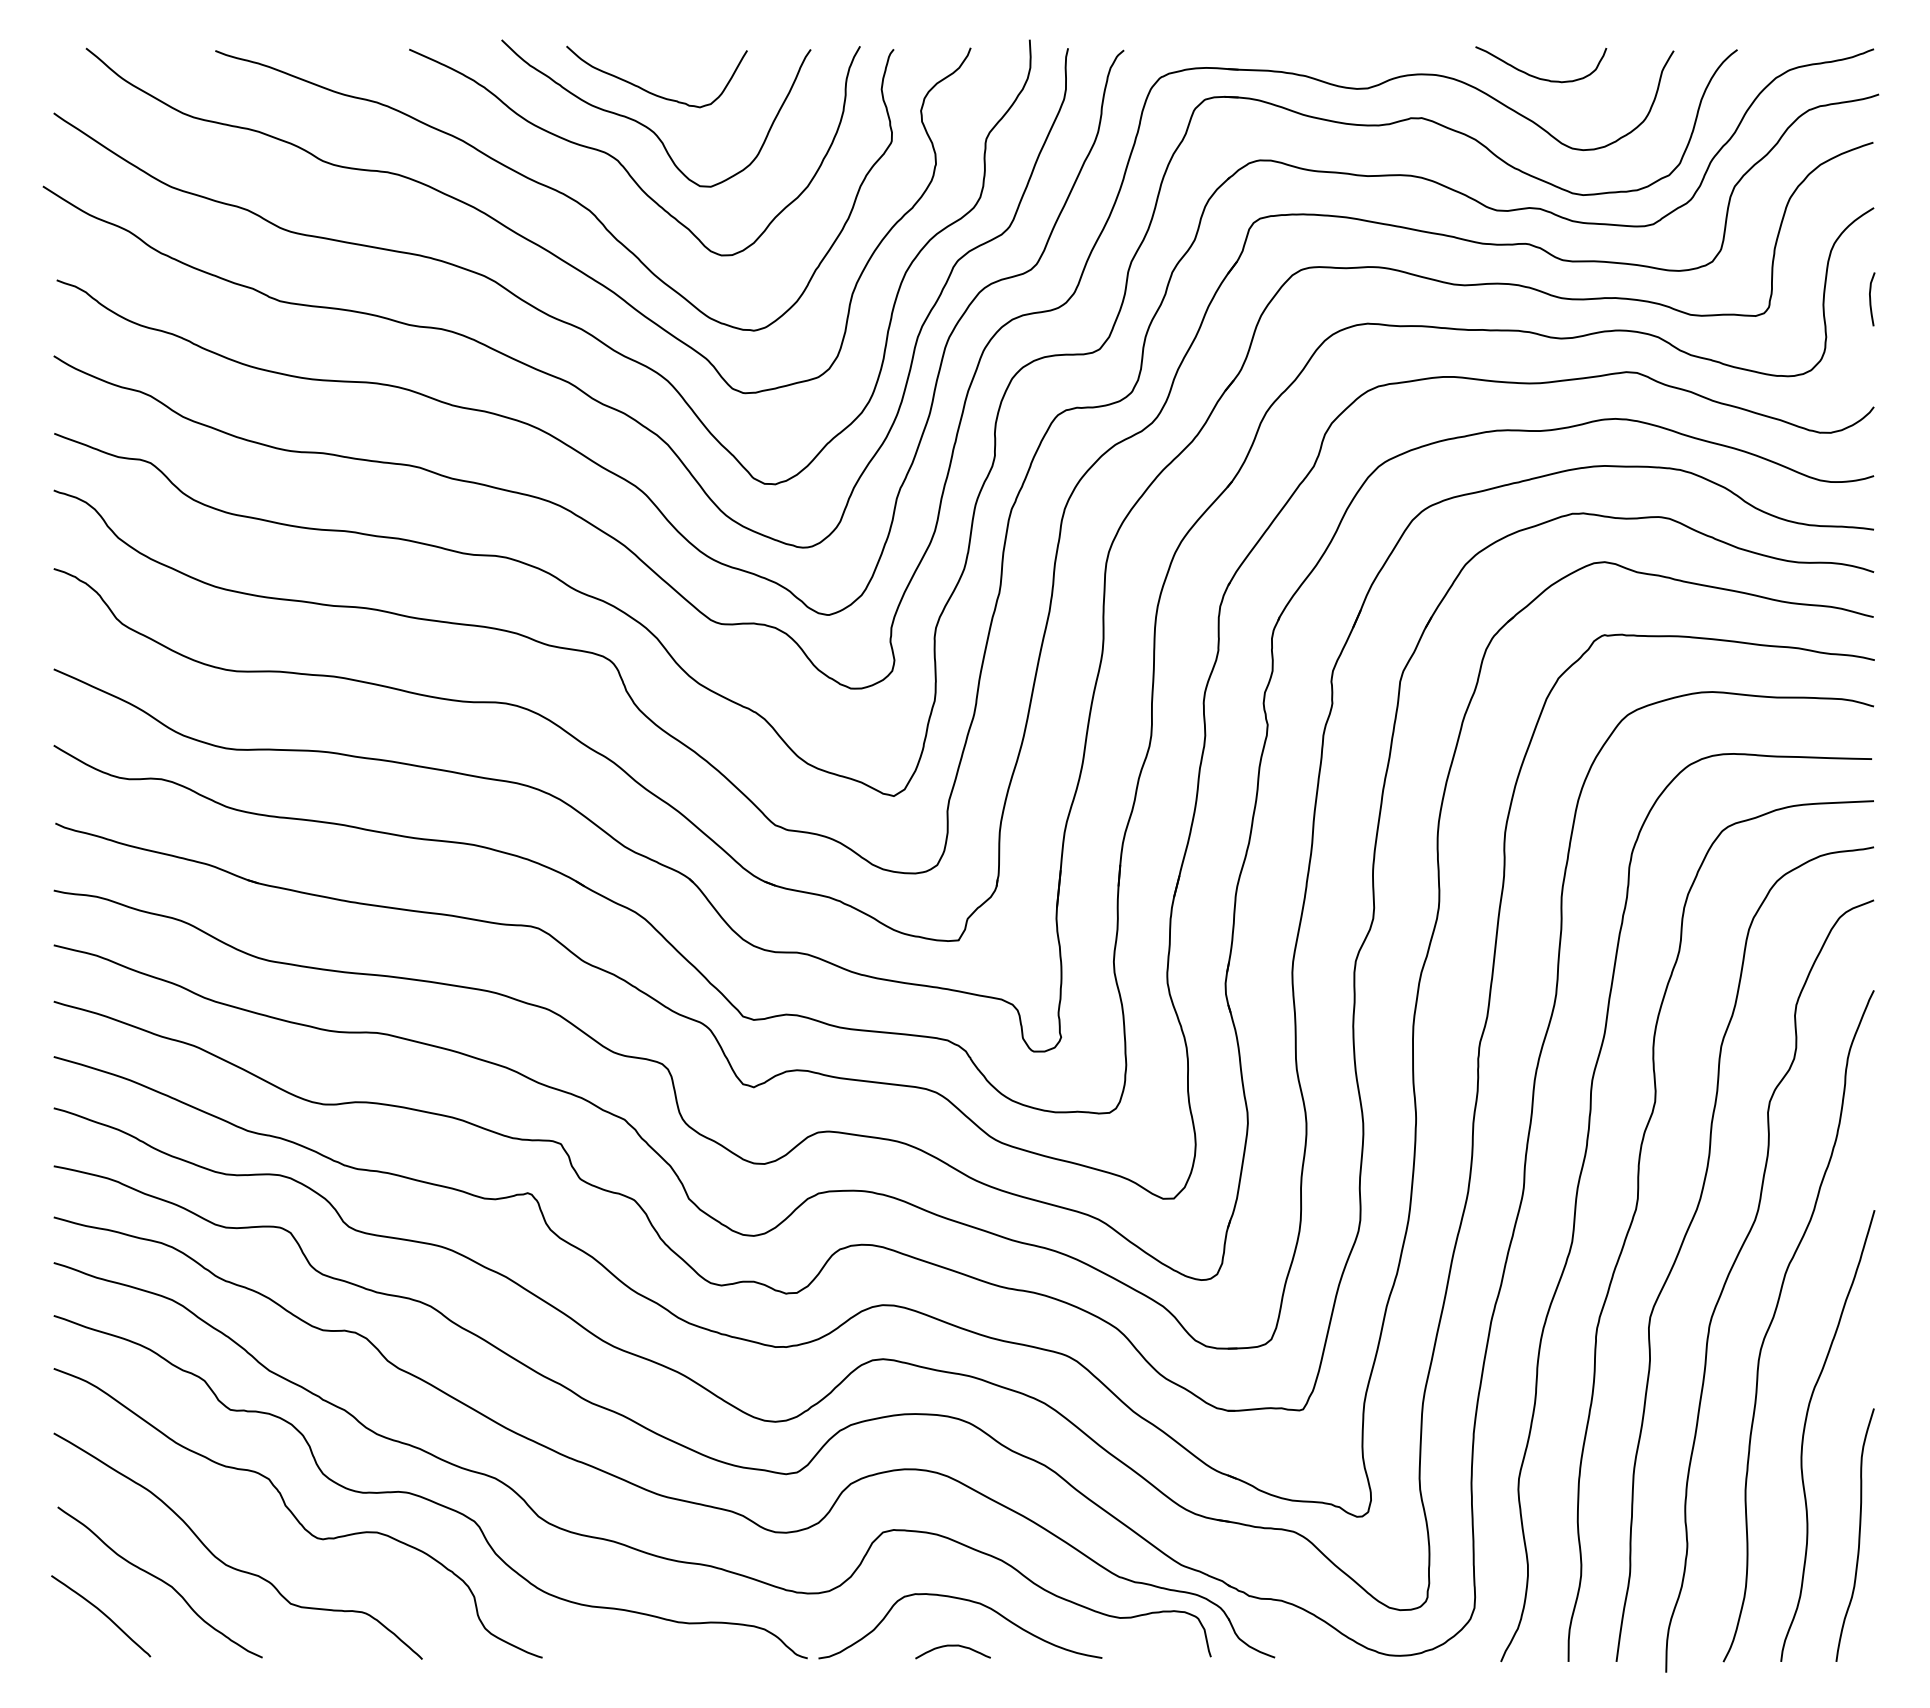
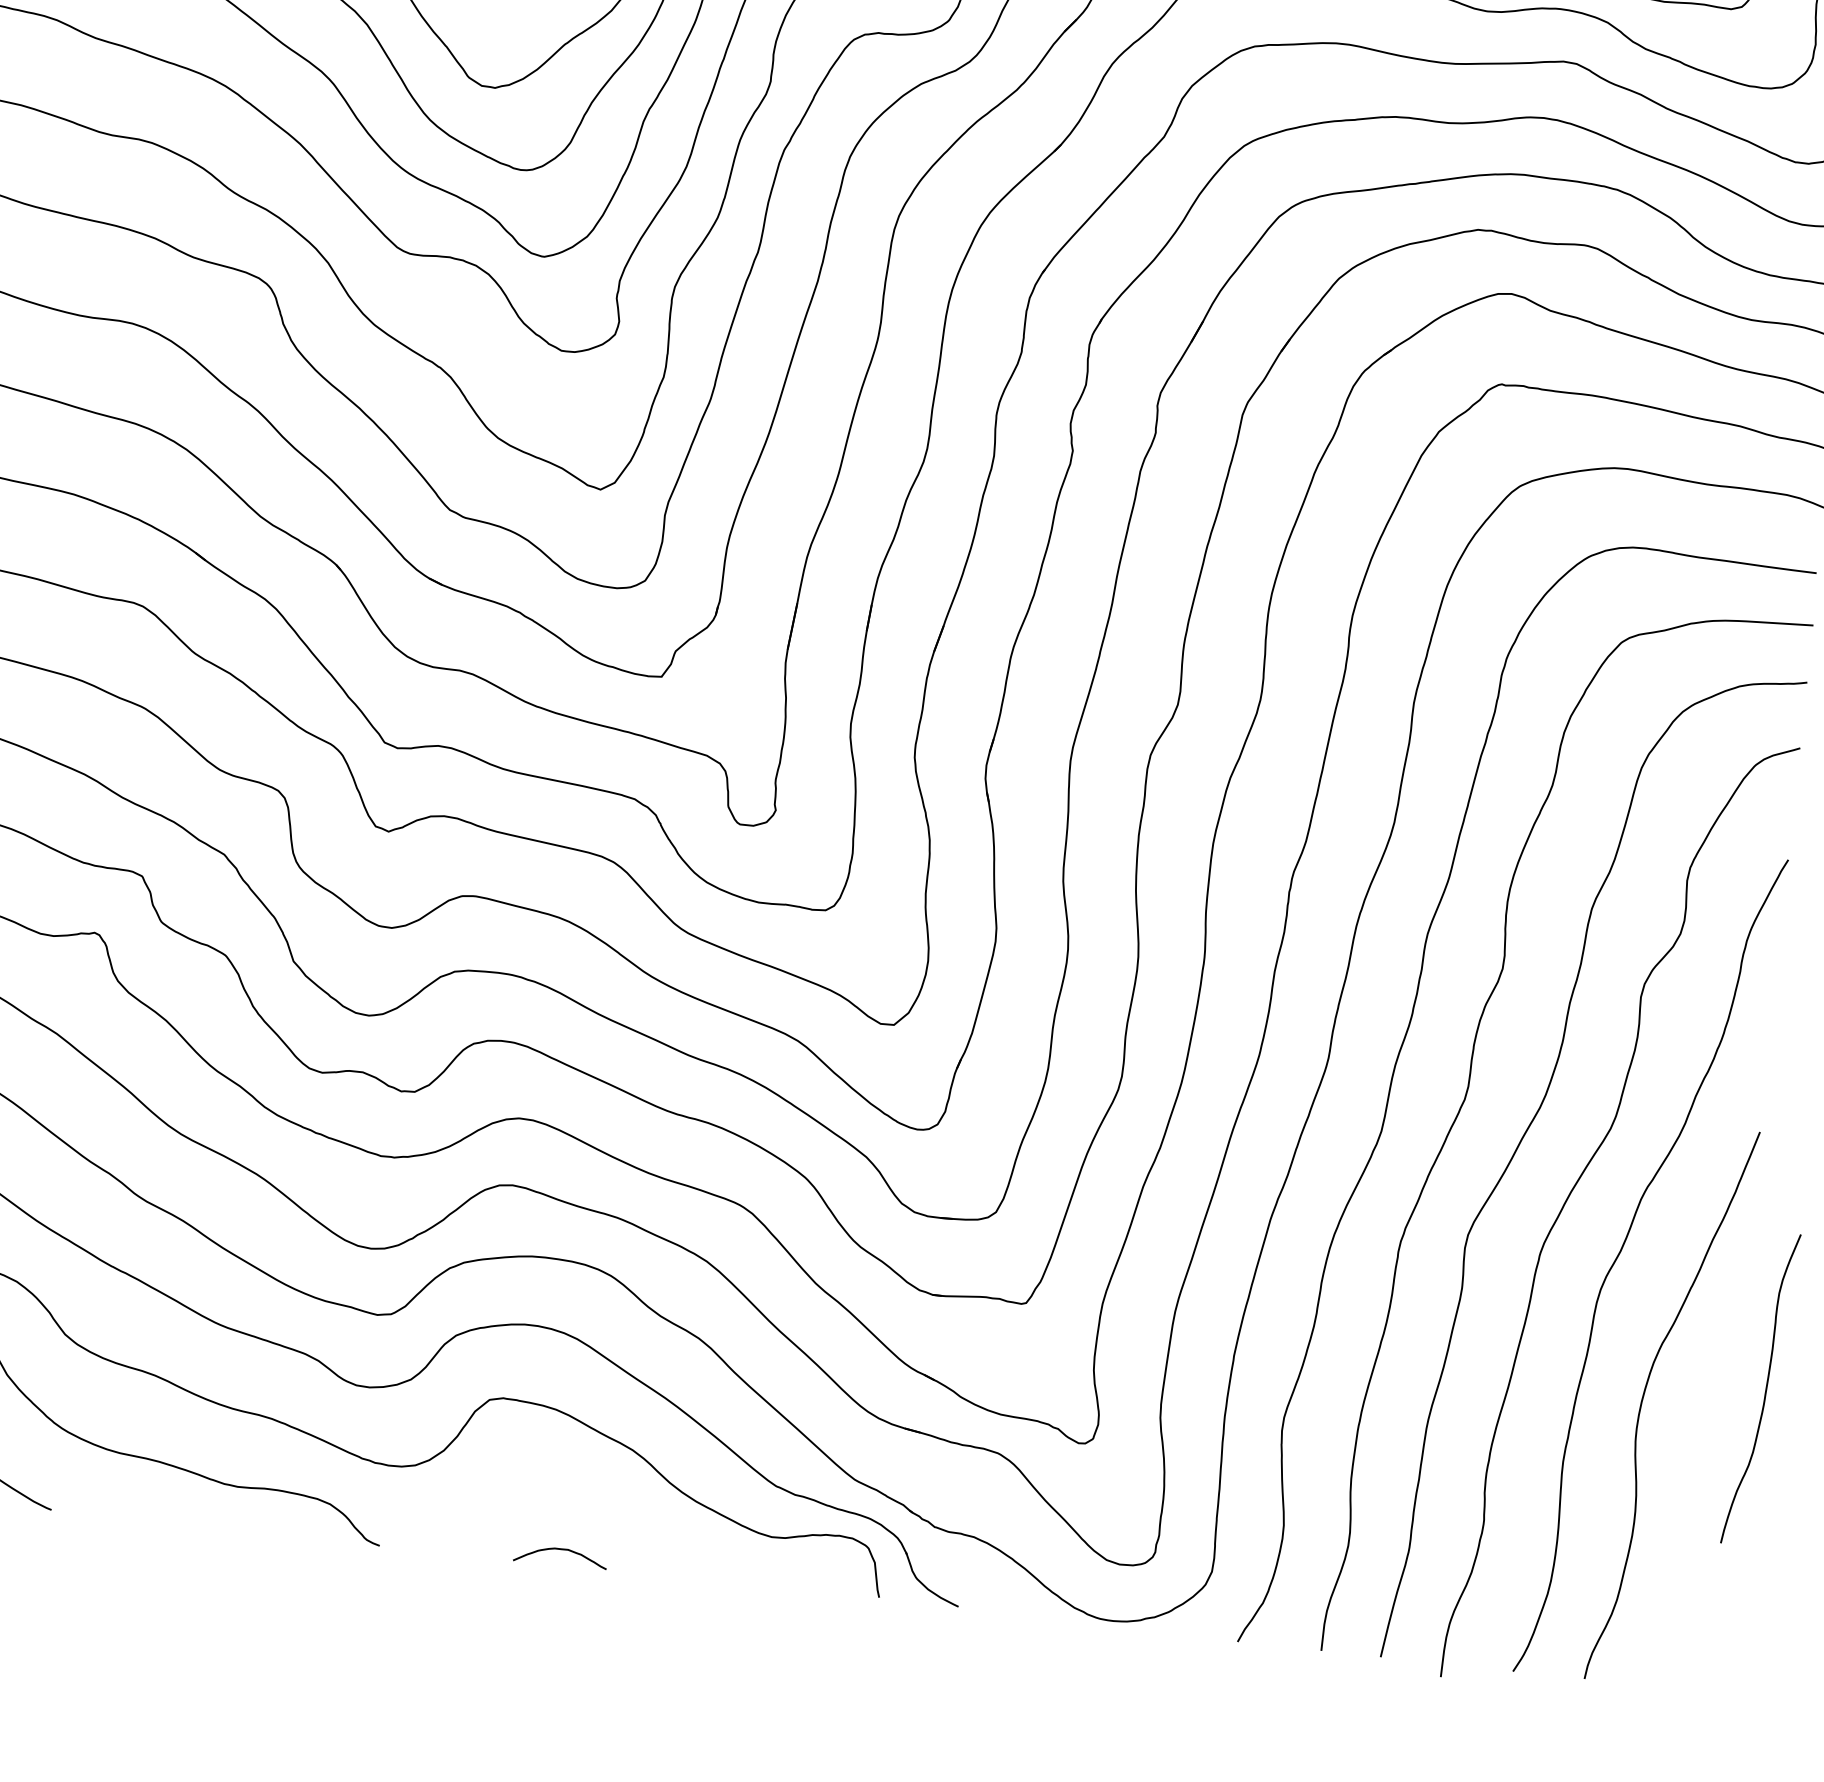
curve: (1858, 1534) -> (1765, 1388), moved
curve: (967, 1601) -> (585, 1496), removed

